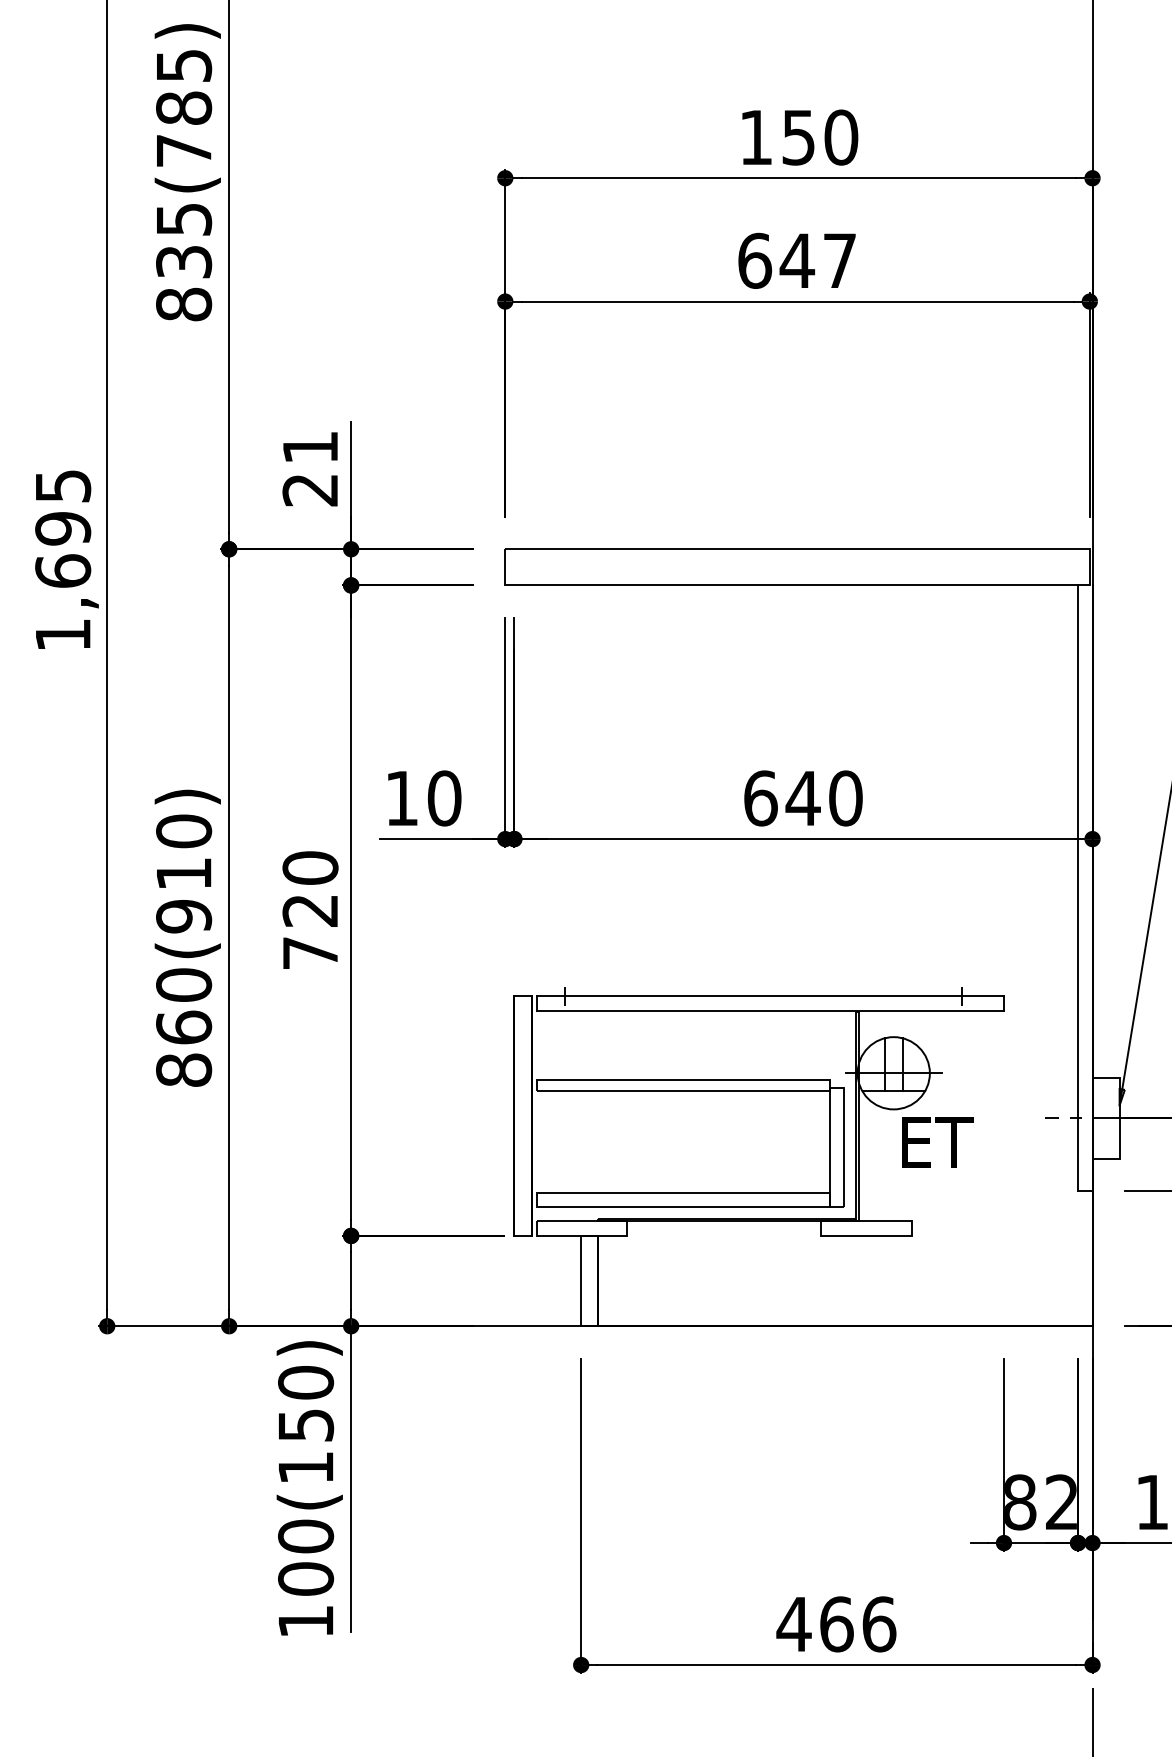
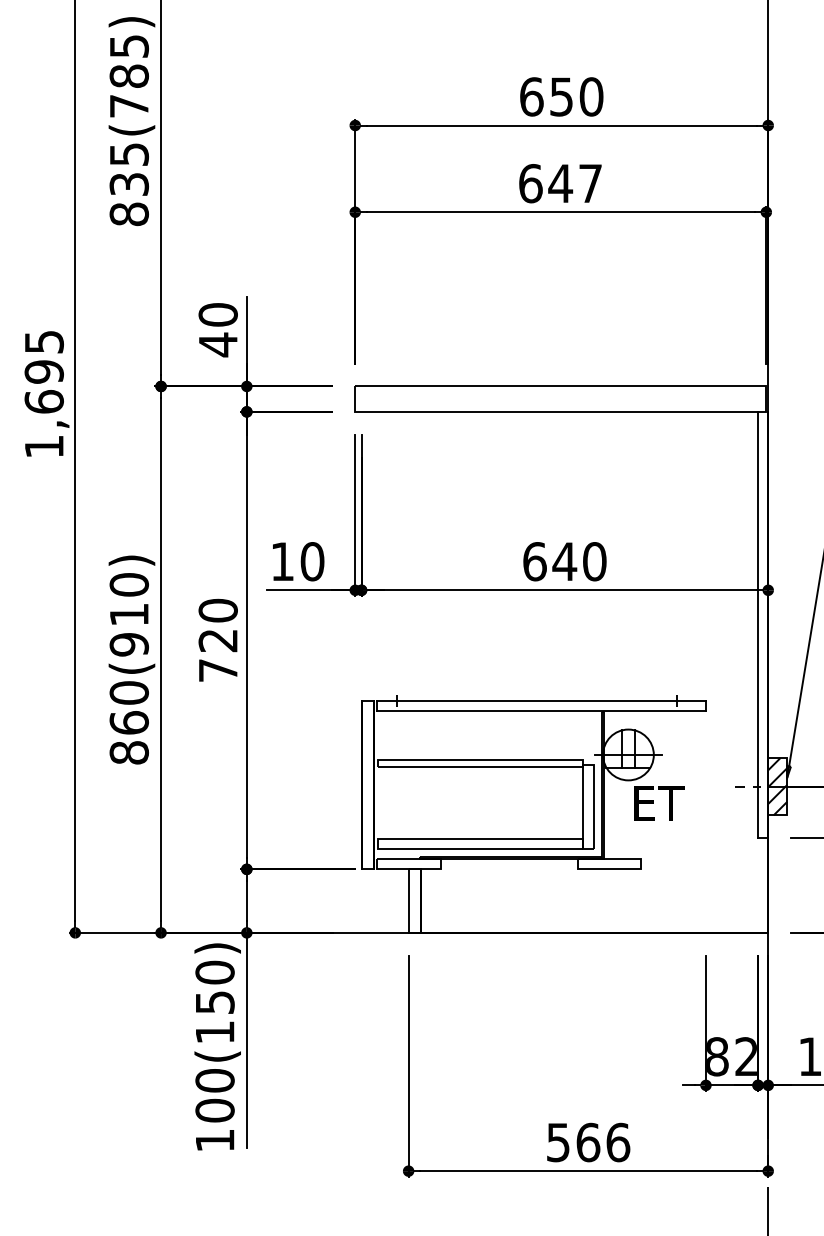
text: (755, 136) -> (531, 96), 150 -> 650
text: (309, 469) -> (217, 330), 21 -> 40
hatch: (1105, 1118) -> (777, 786), added
text: (792, 1624) -> (557, 1142), 466 -> 566

